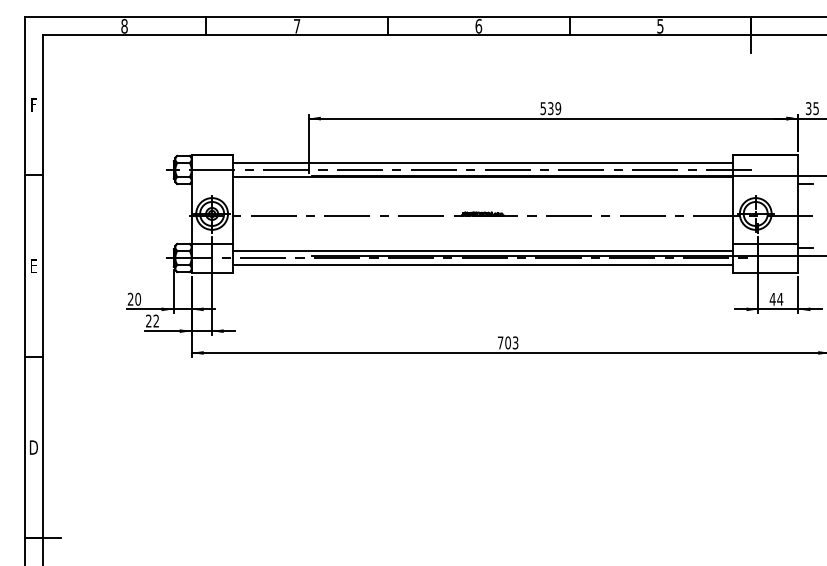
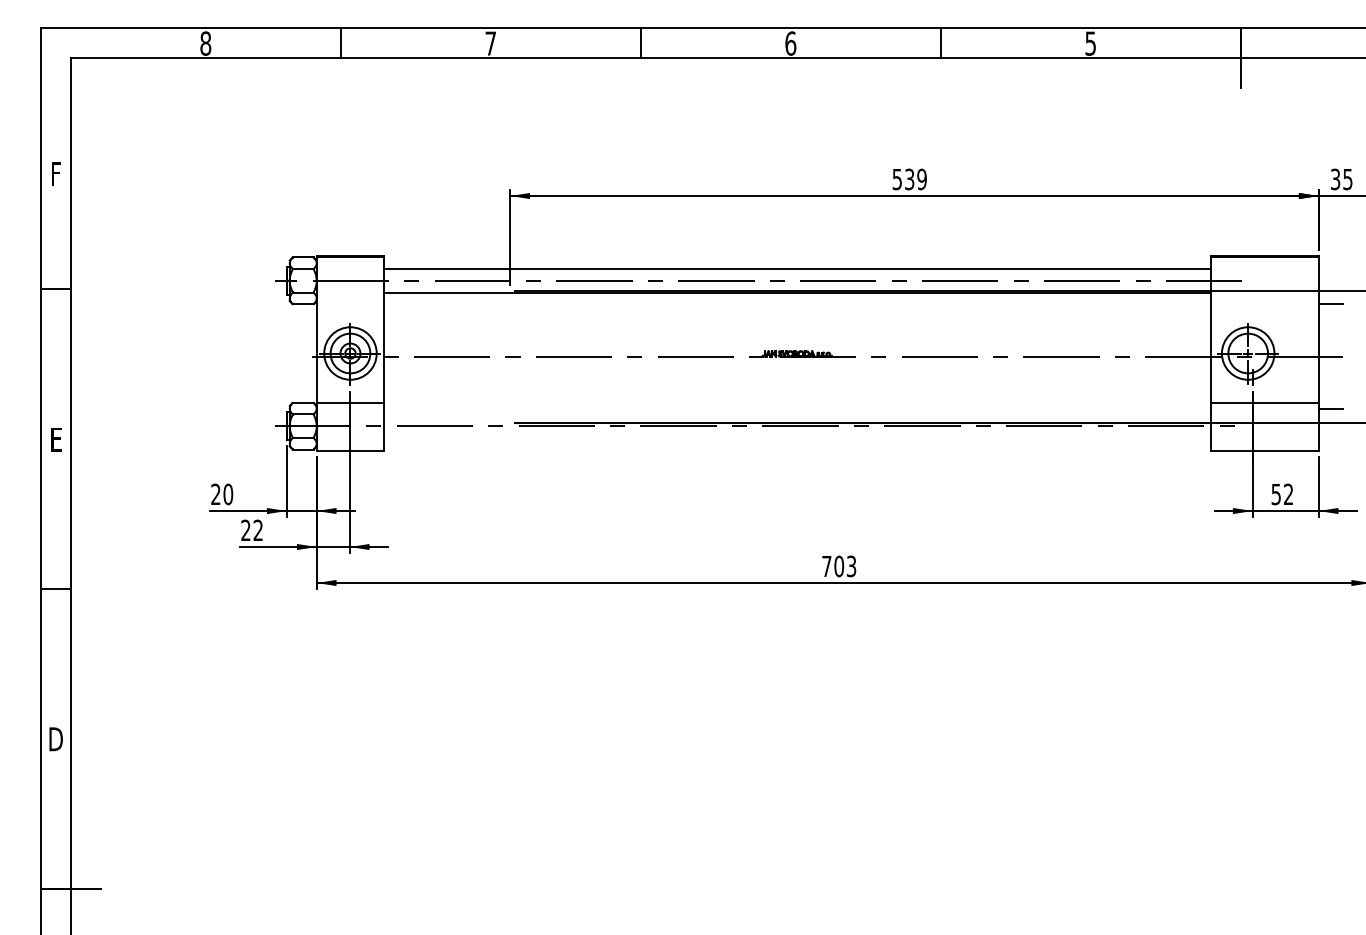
line: (482, 250) -> (796, 413), removed
line: (482, 265) -> (796, 438), removed
text: (776, 298) -> (1282, 493), 44 -> 52

